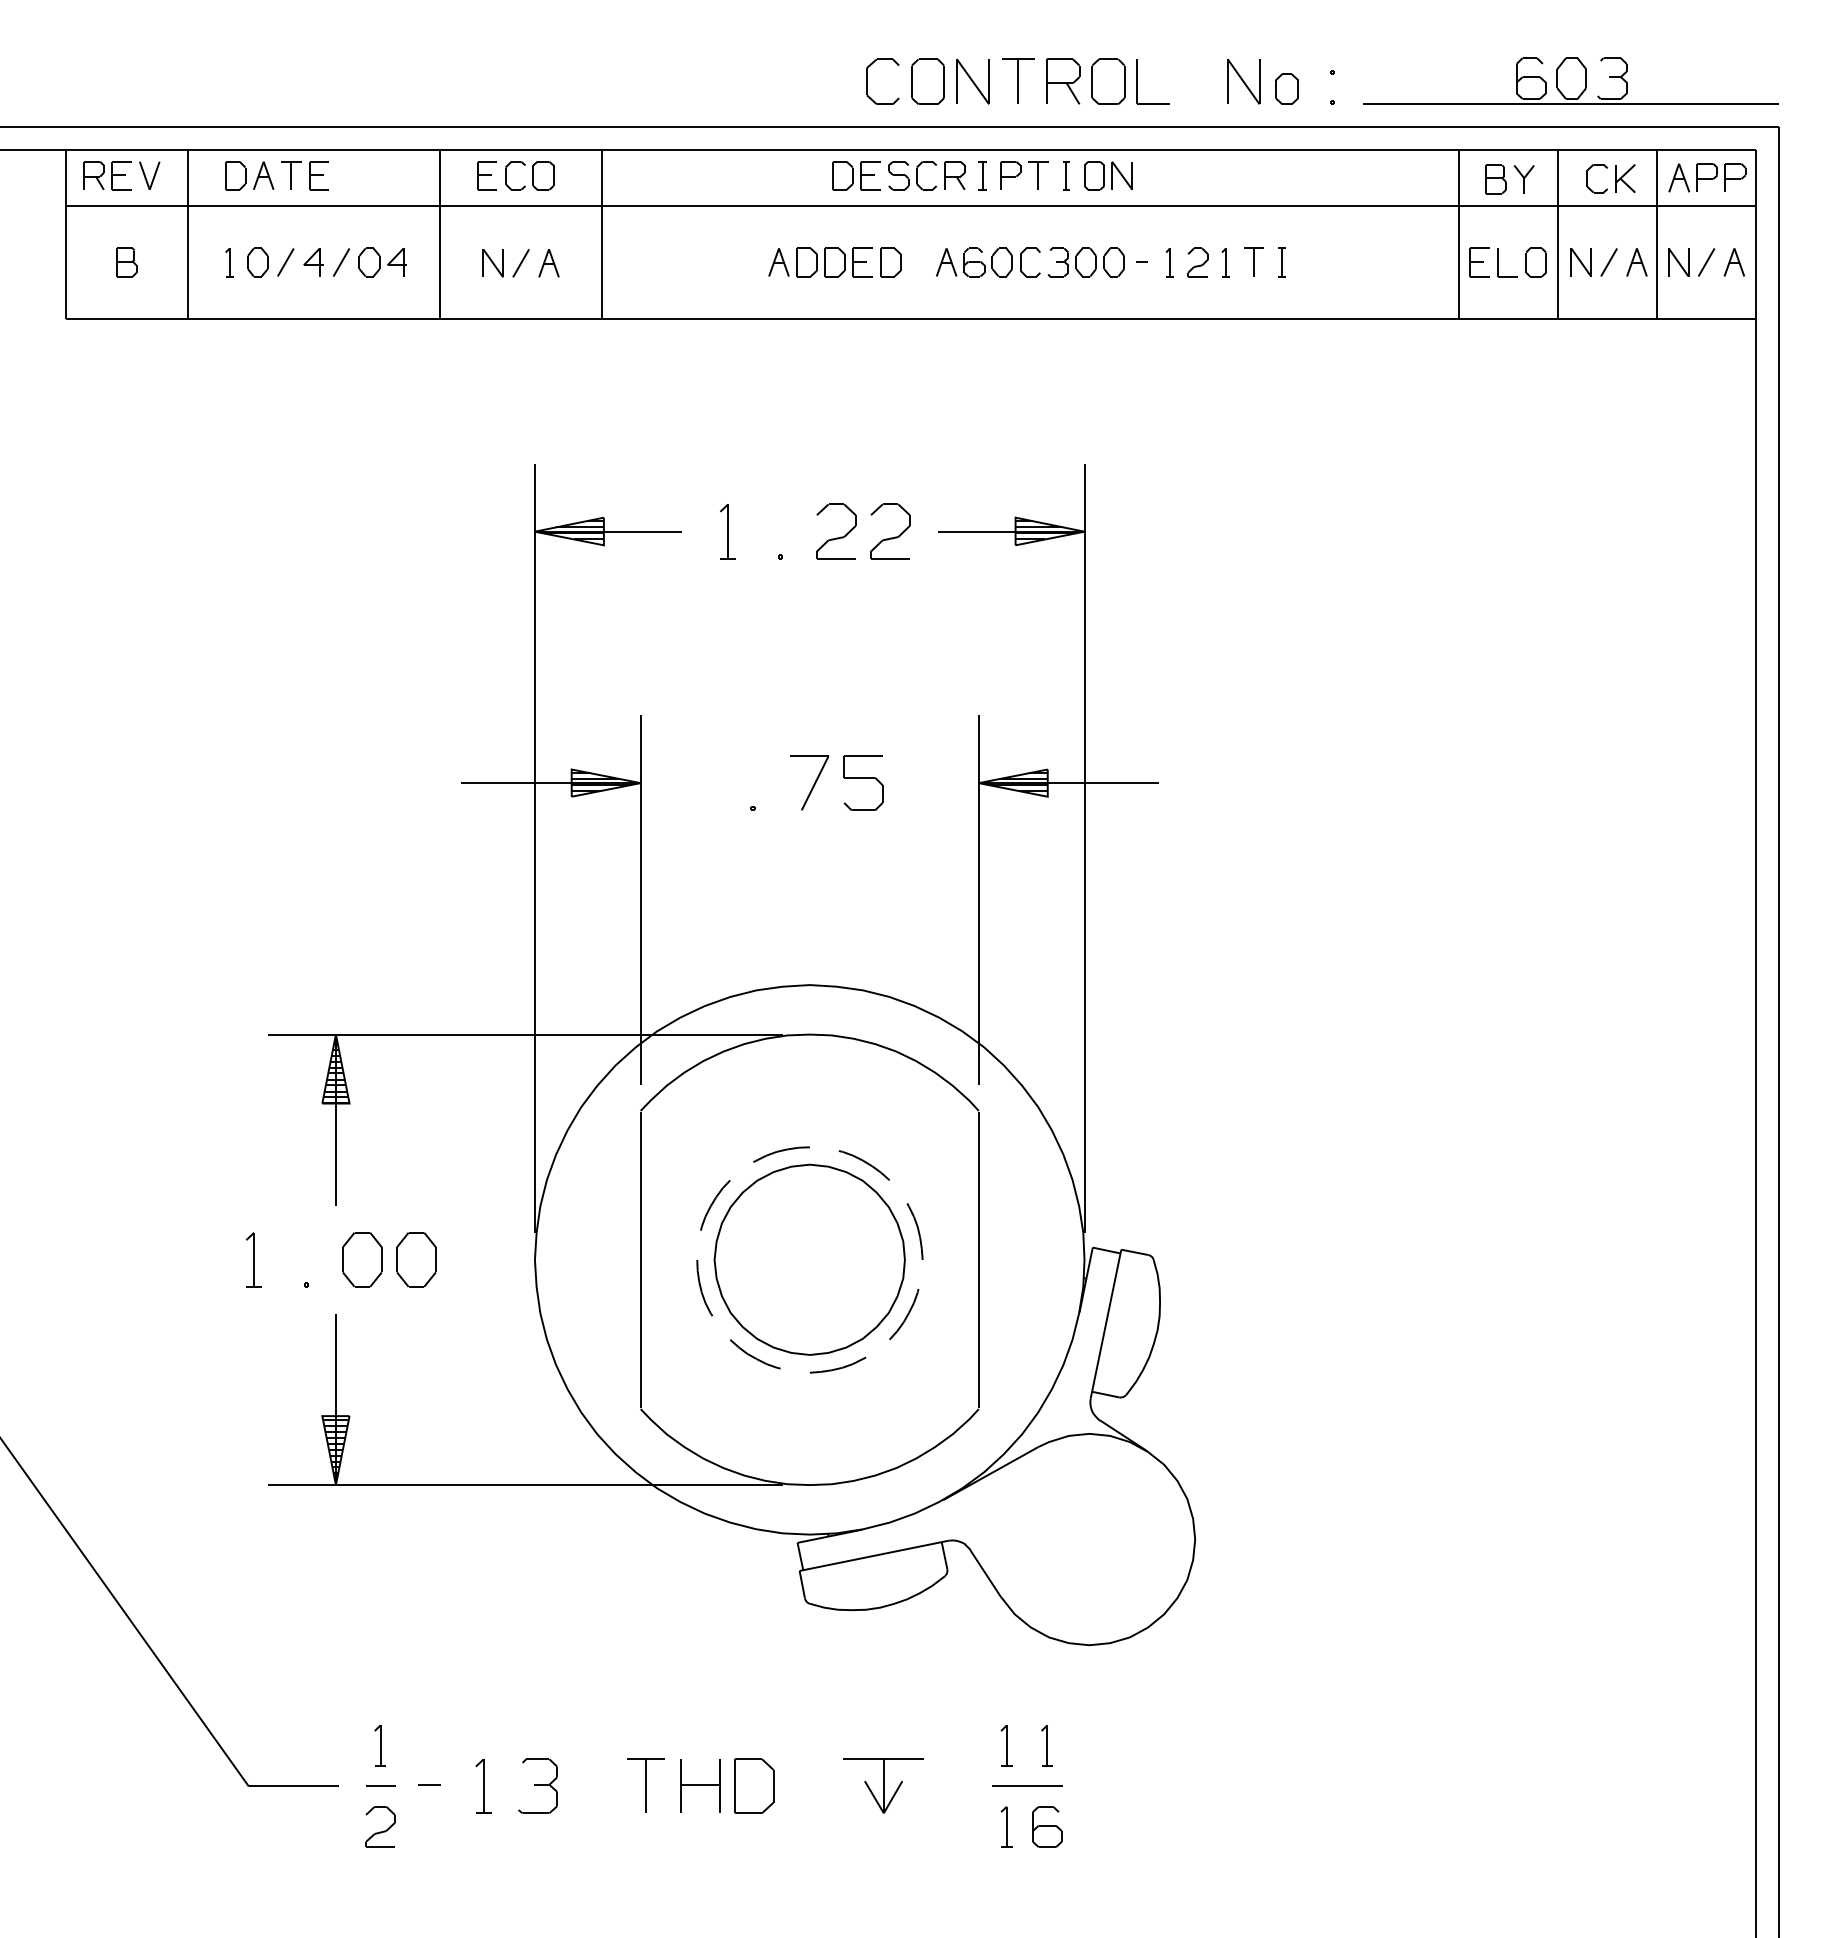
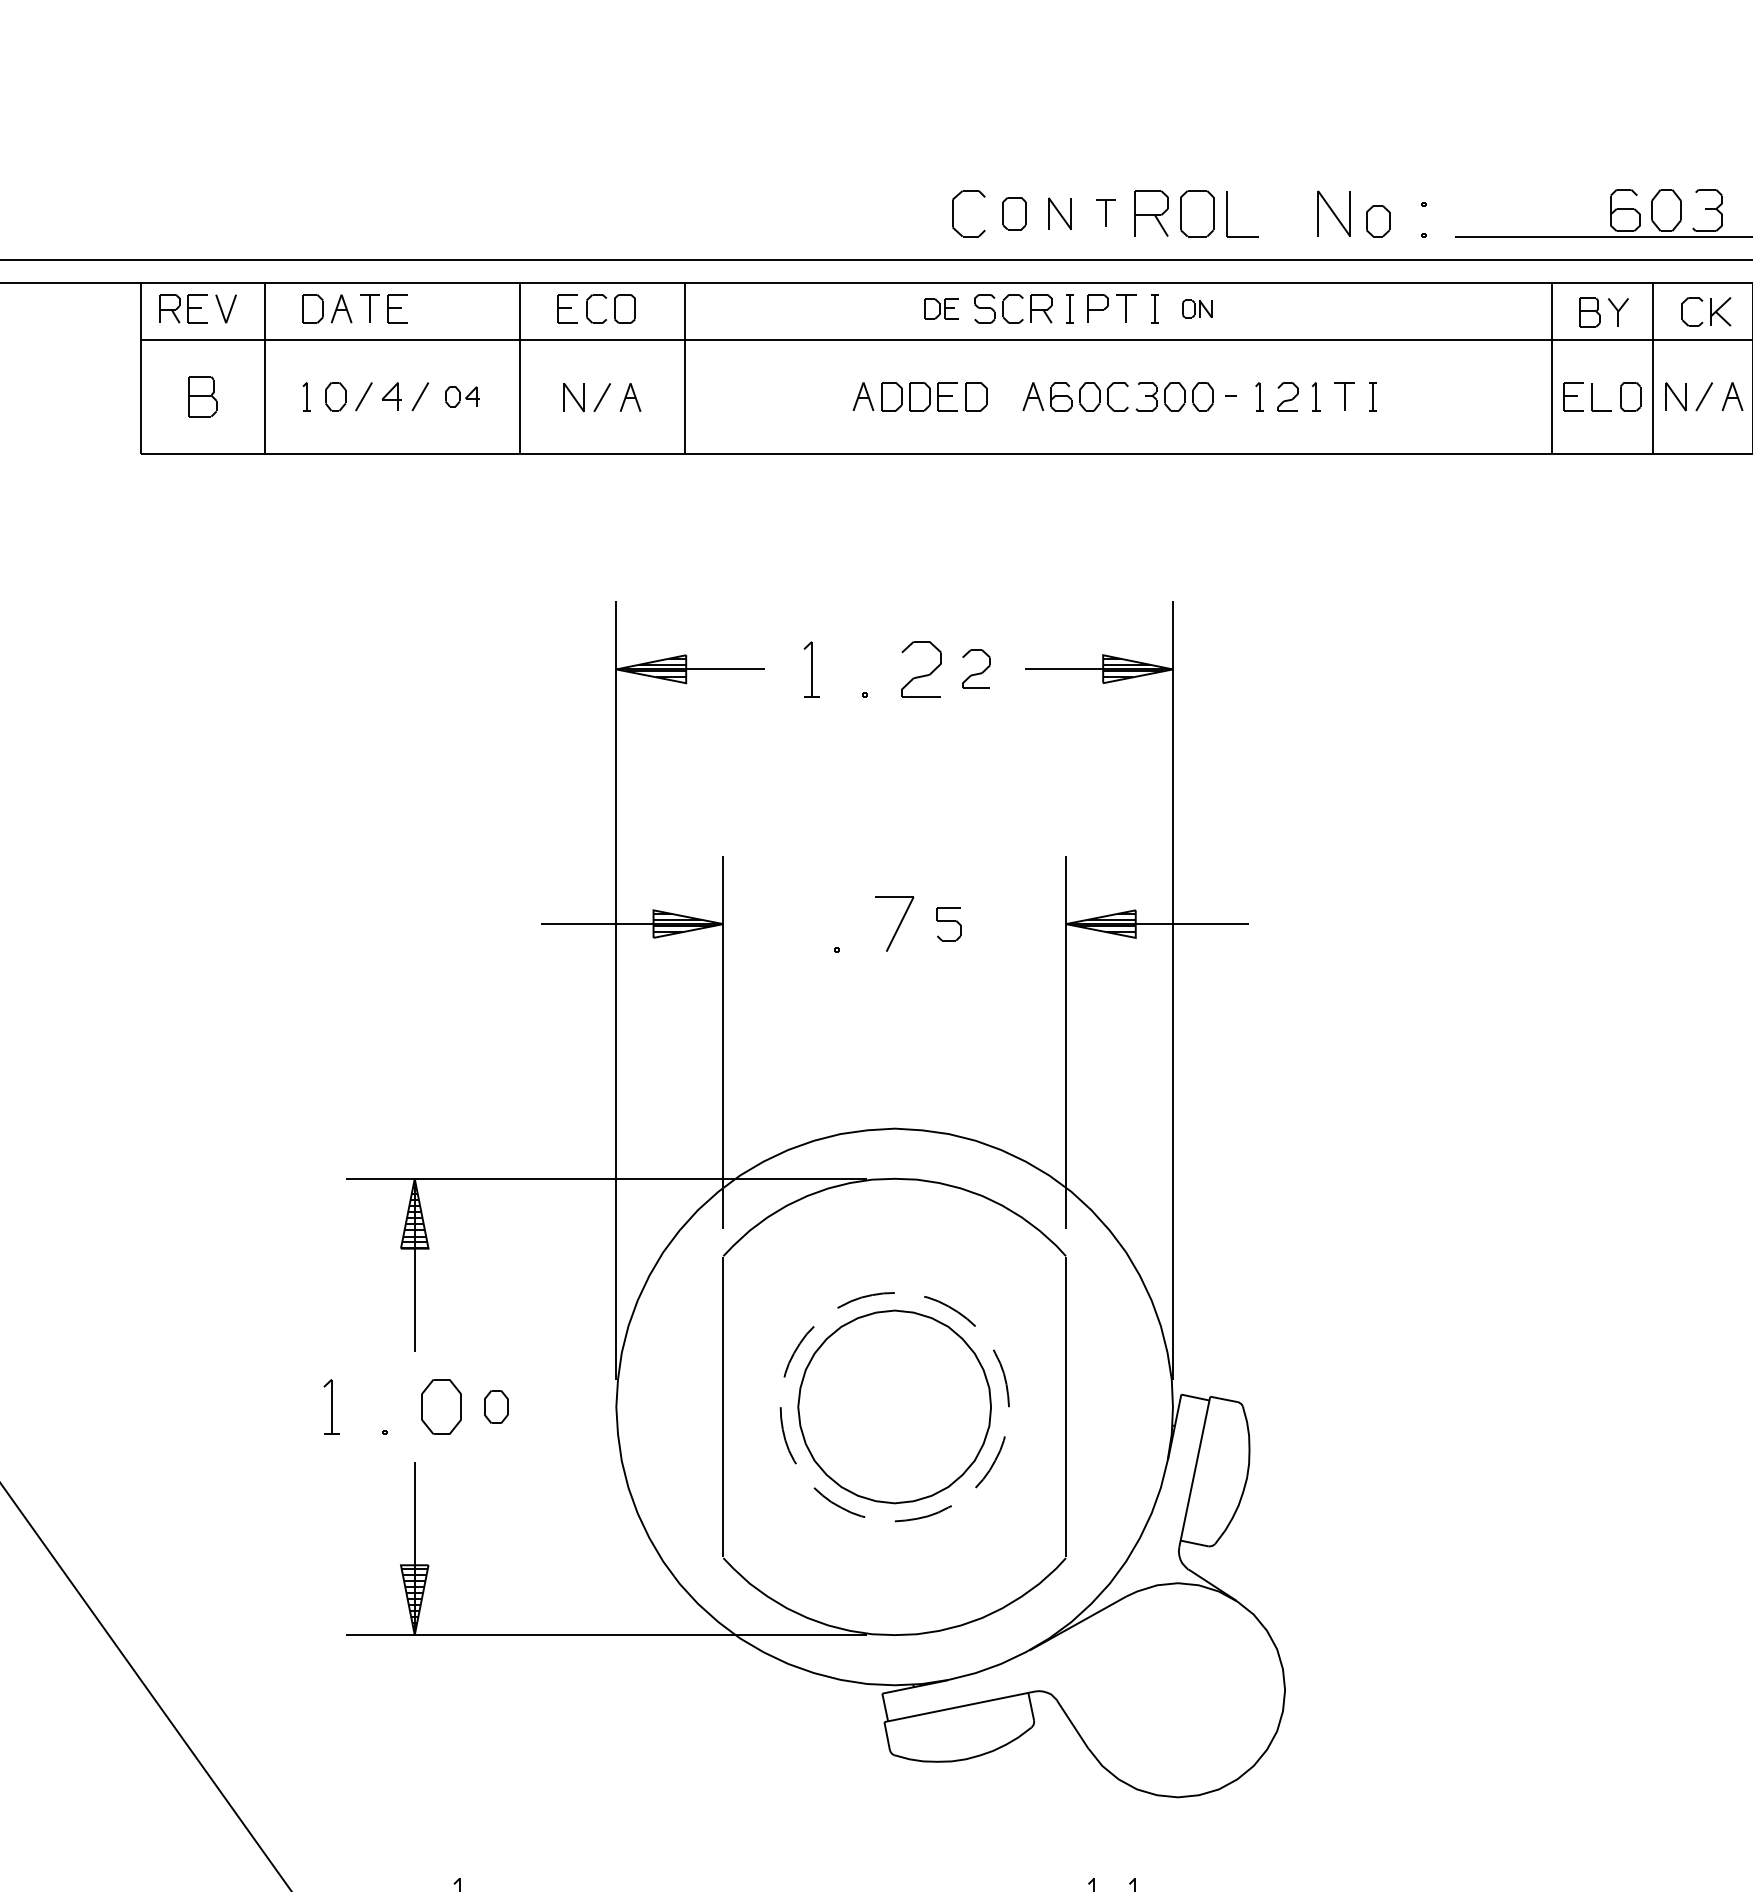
part: (1018, 80) -> (1106, 212), size x0.6
part: (927, 81) -> (1013, 213), size x0.7
part: (972, 81) -> (1059, 213), size x0.7
part: (856, 175) -> (942, 308), size x0.7
part: (1108, 175) -> (1197, 308), size x0.6
part: (126, 262) -> (202, 396), size x1.4
part: (382, 262) -> (461, 396), size x0.7
part: (890, 531) -> (976, 669), size x0.7
part: (863, 782) -> (949, 923), size x0.6
part: (416, 1259) -> (496, 1406), size x0.6

